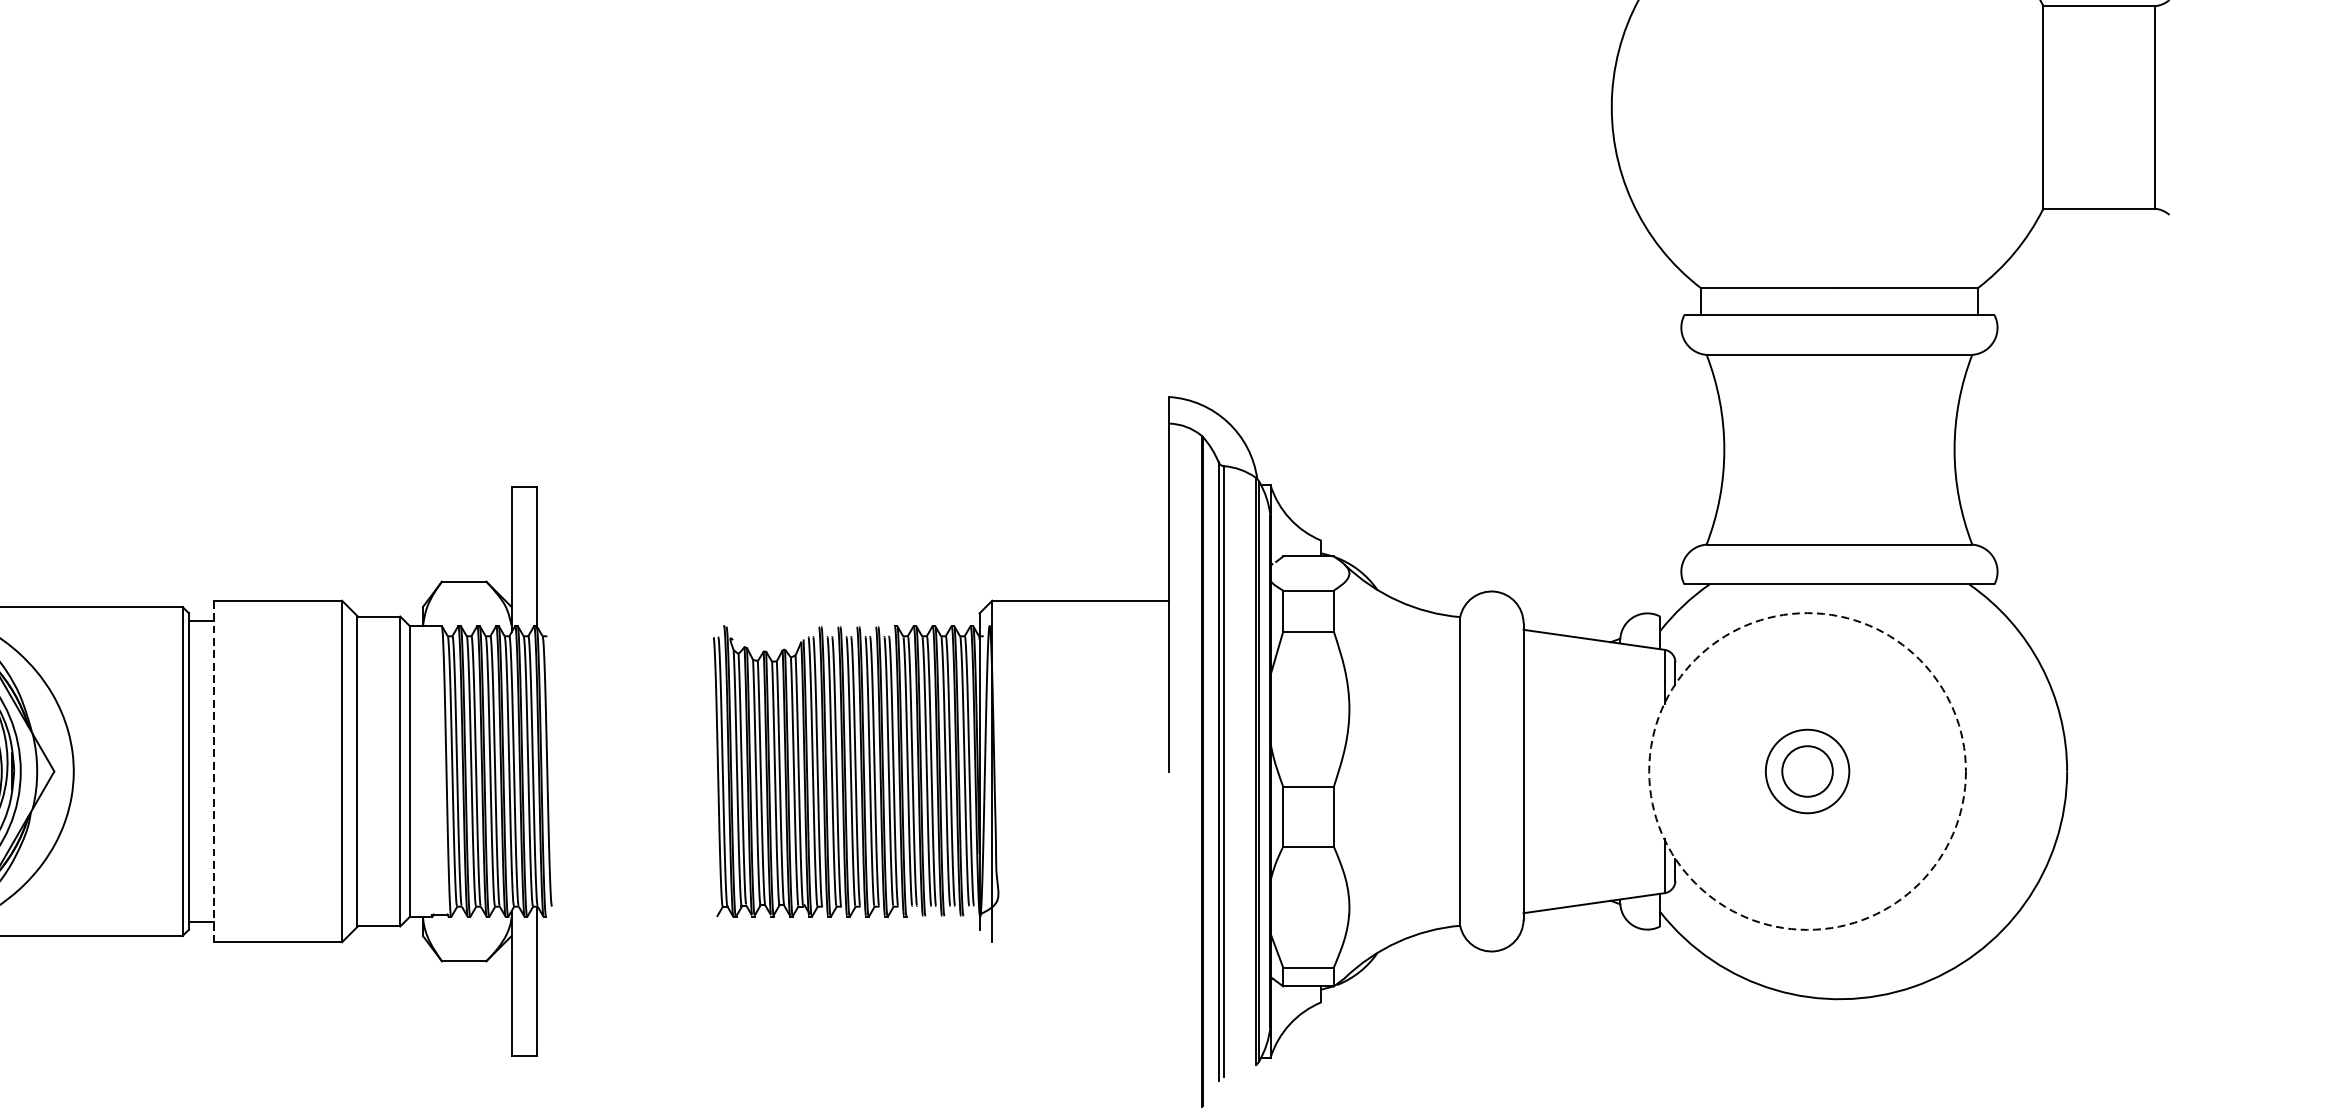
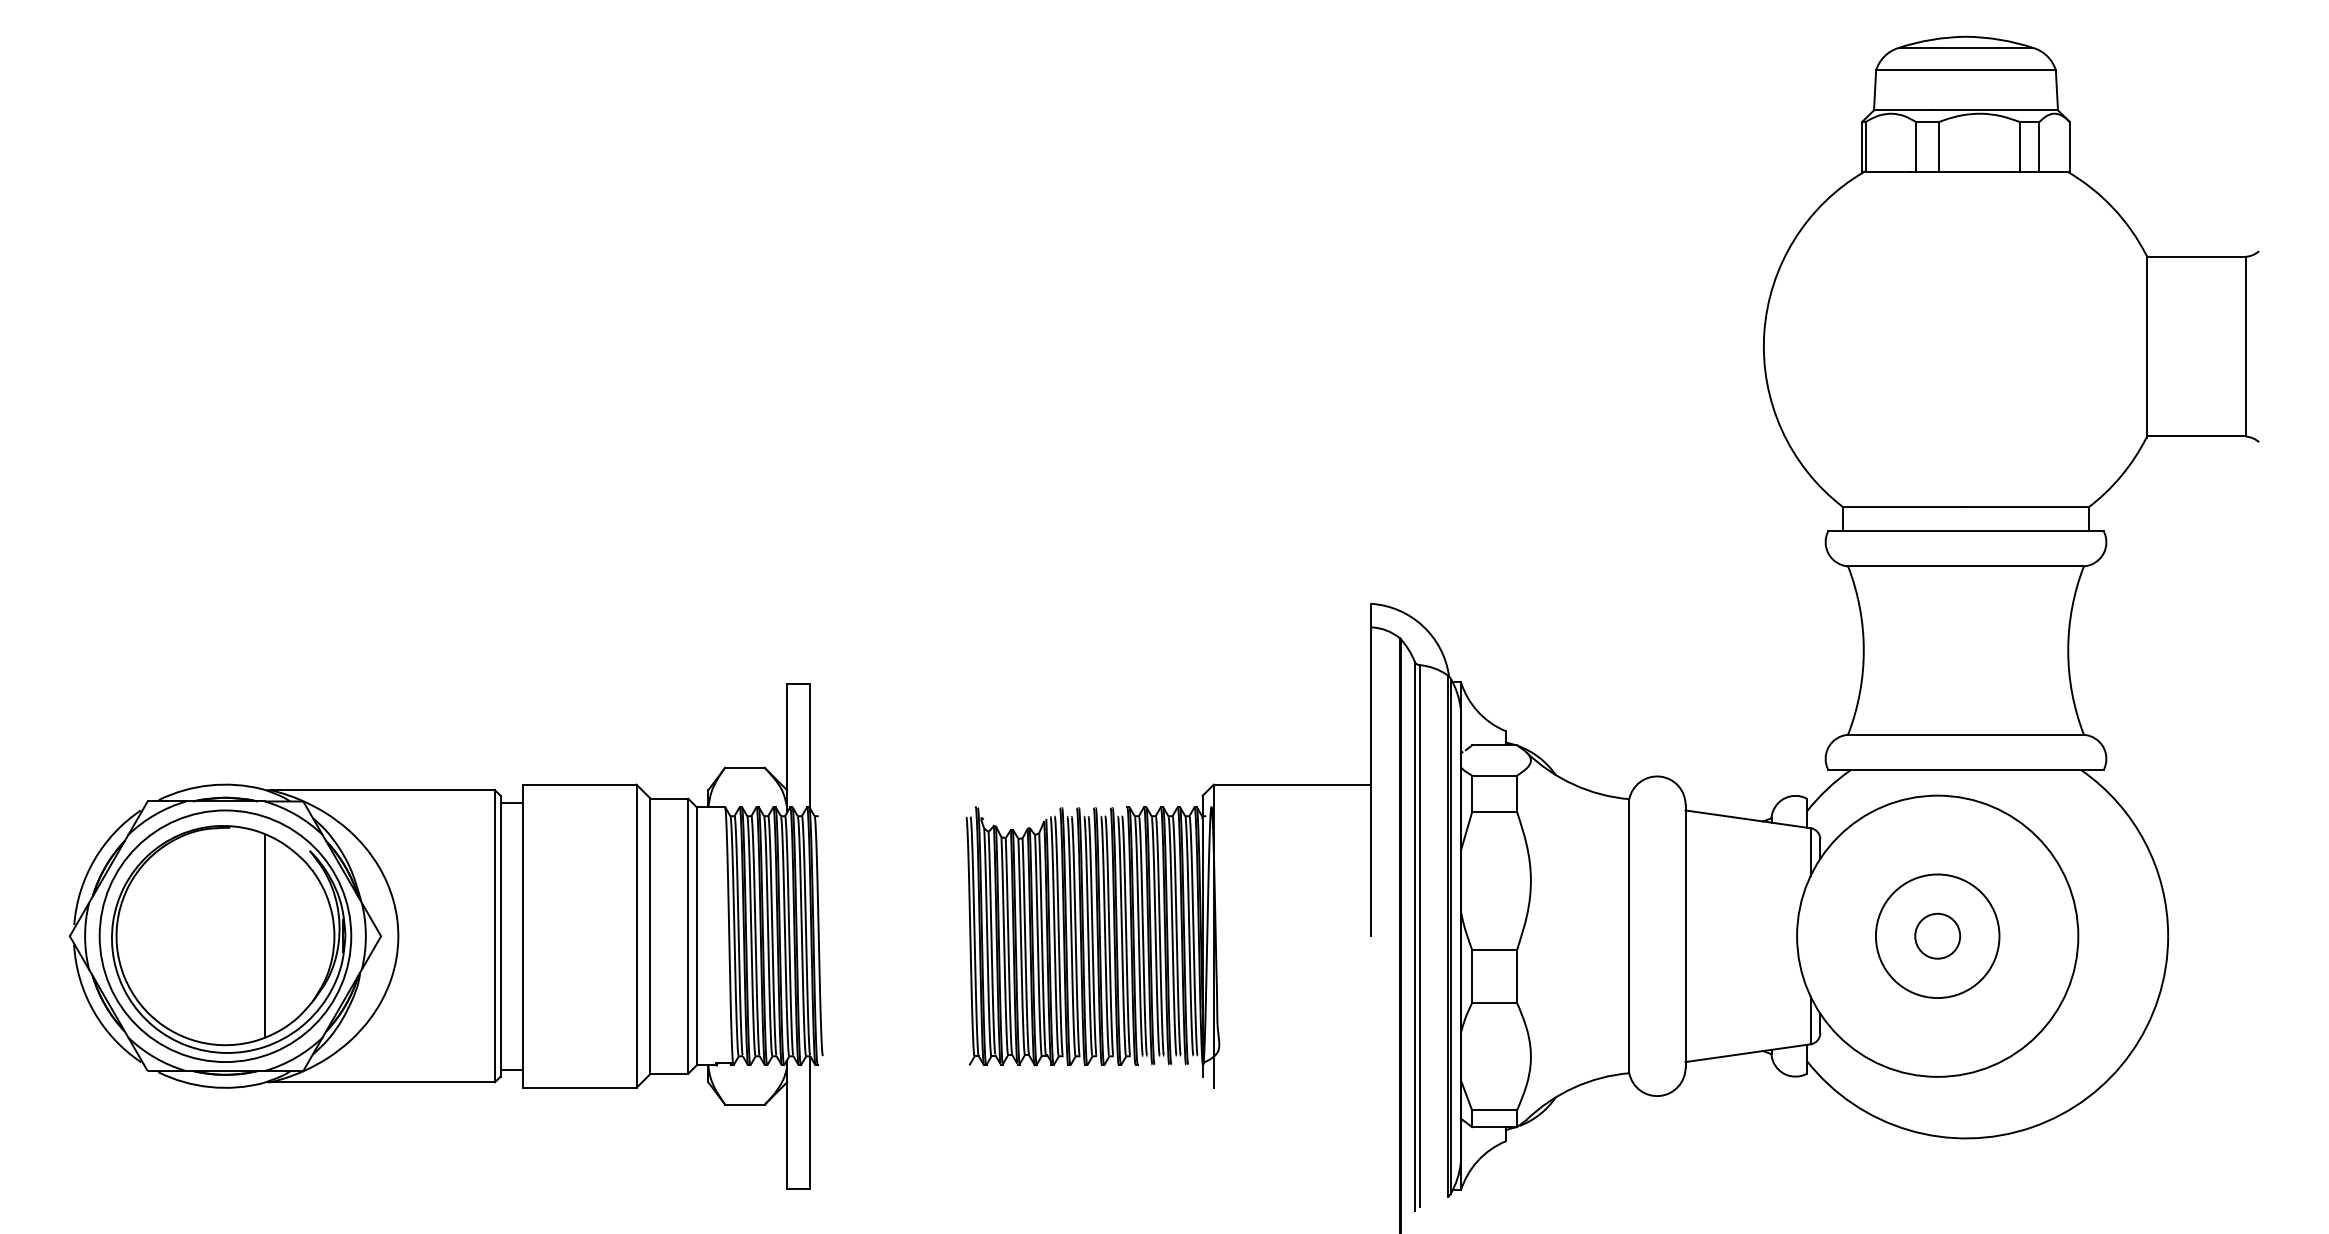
circle: (1807, 770) -> (1937, 935), dashed -> solid
line: (214, 771) -> (523, 936), dashed -> solid
circle: (1807, 771) -> (1937, 936), size x1.67

